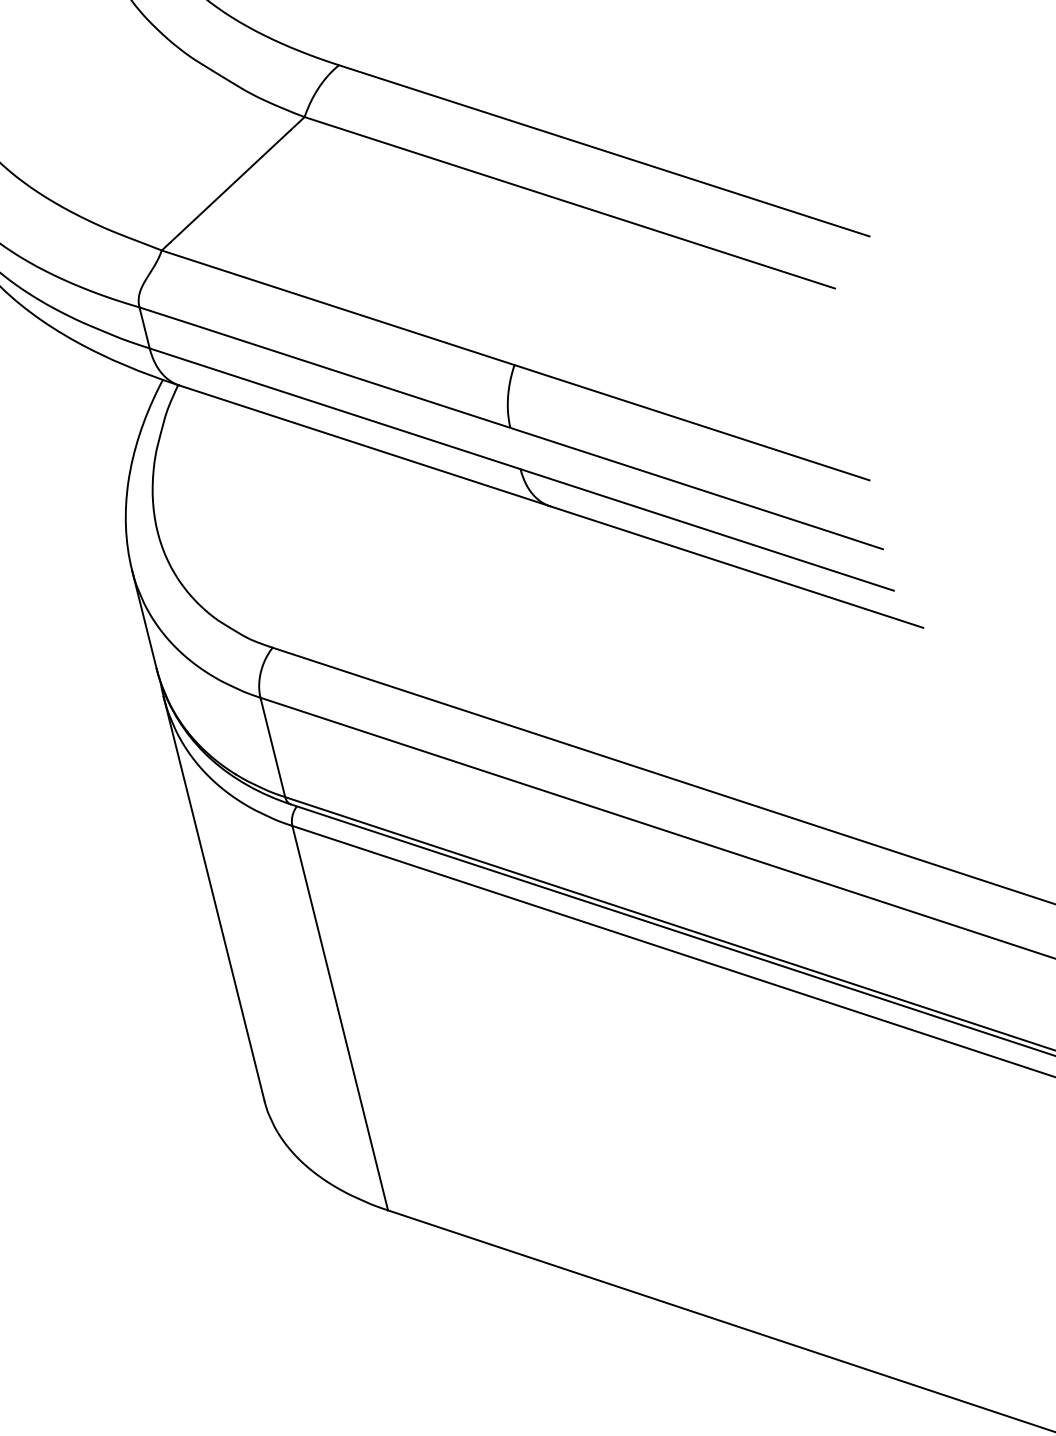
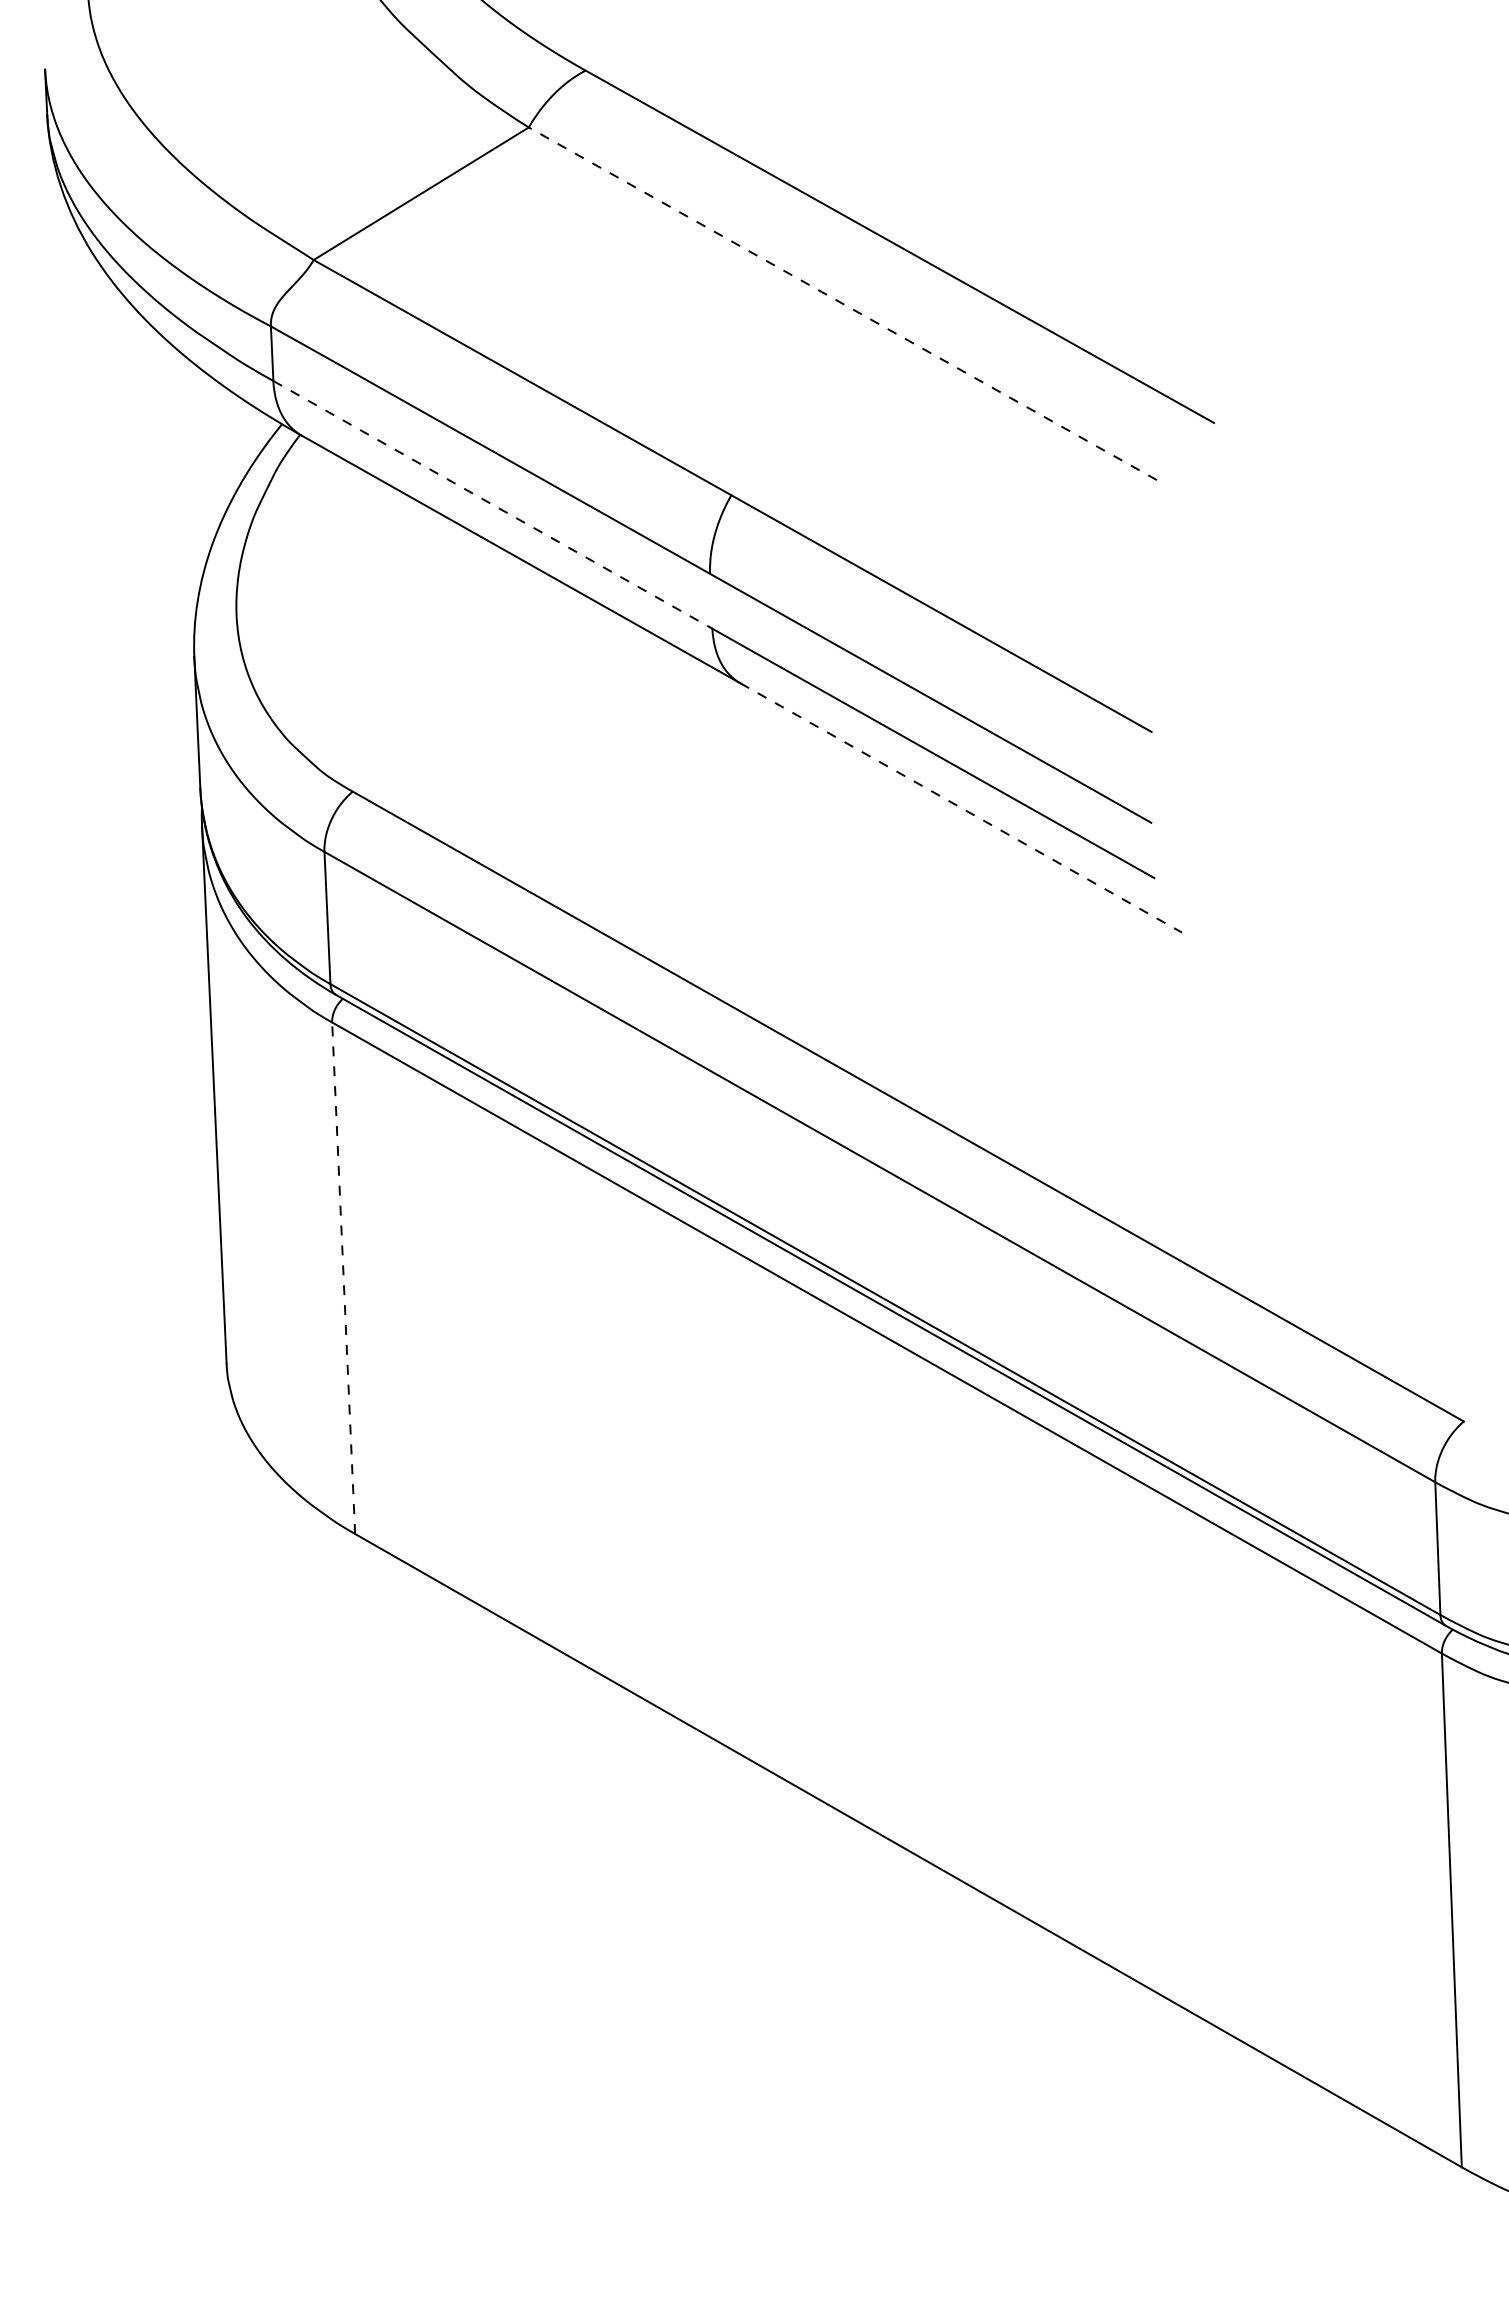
line: (569, 202) -> (842, 303), solid -> dashed
line: (335, 409) -> (493, 505), solid -> dashed
line: (736, 566) -> (961, 807), solid -> dashed
line: (339, 1017) -> (343, 1277), solid -> dashed

